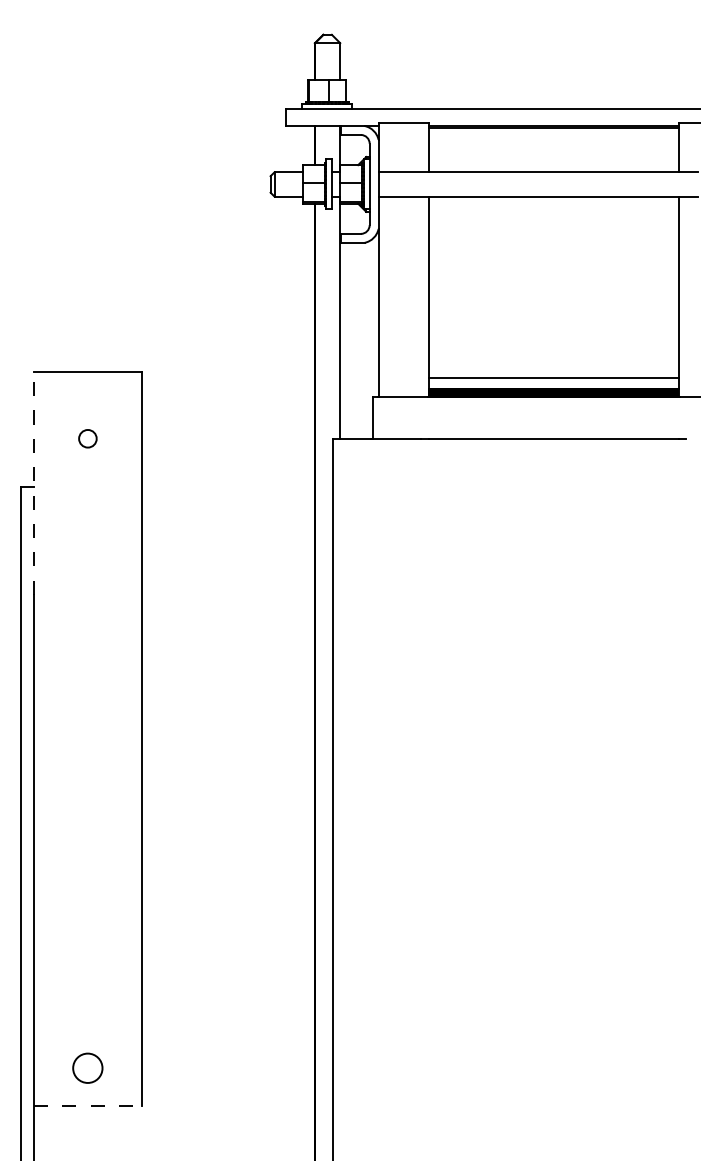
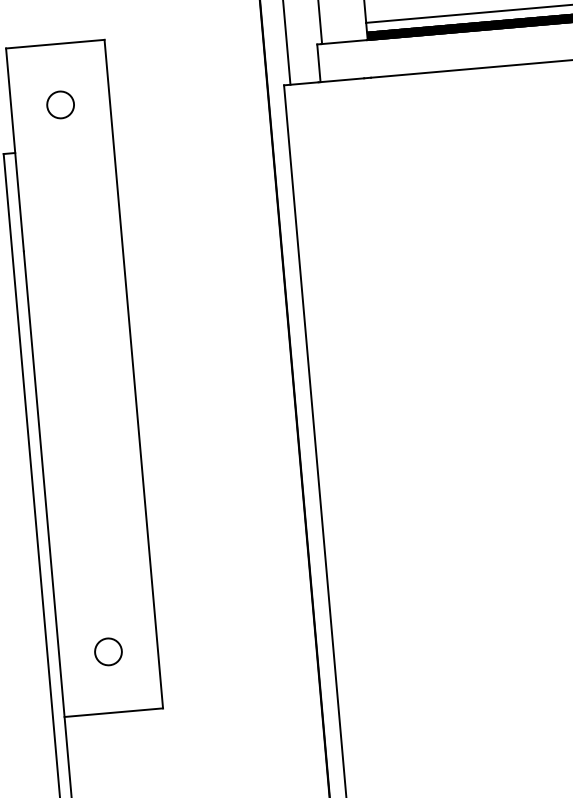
circle: (87, 438) -> (60, 104), size x1.67
line: (33, 482) -> (14, 149), dashed -> solid
circle: (87, 1067) -> (108, 651), moved
line: (88, 1106) -> (114, 713), dashed -> solid

